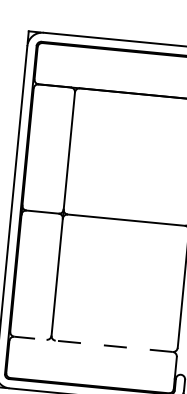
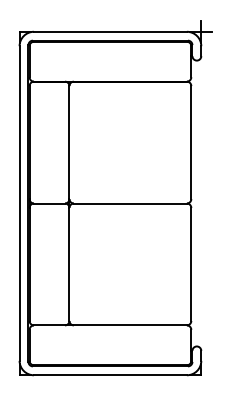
line: (92, 344) -> (109, 325), dashed -> solid

